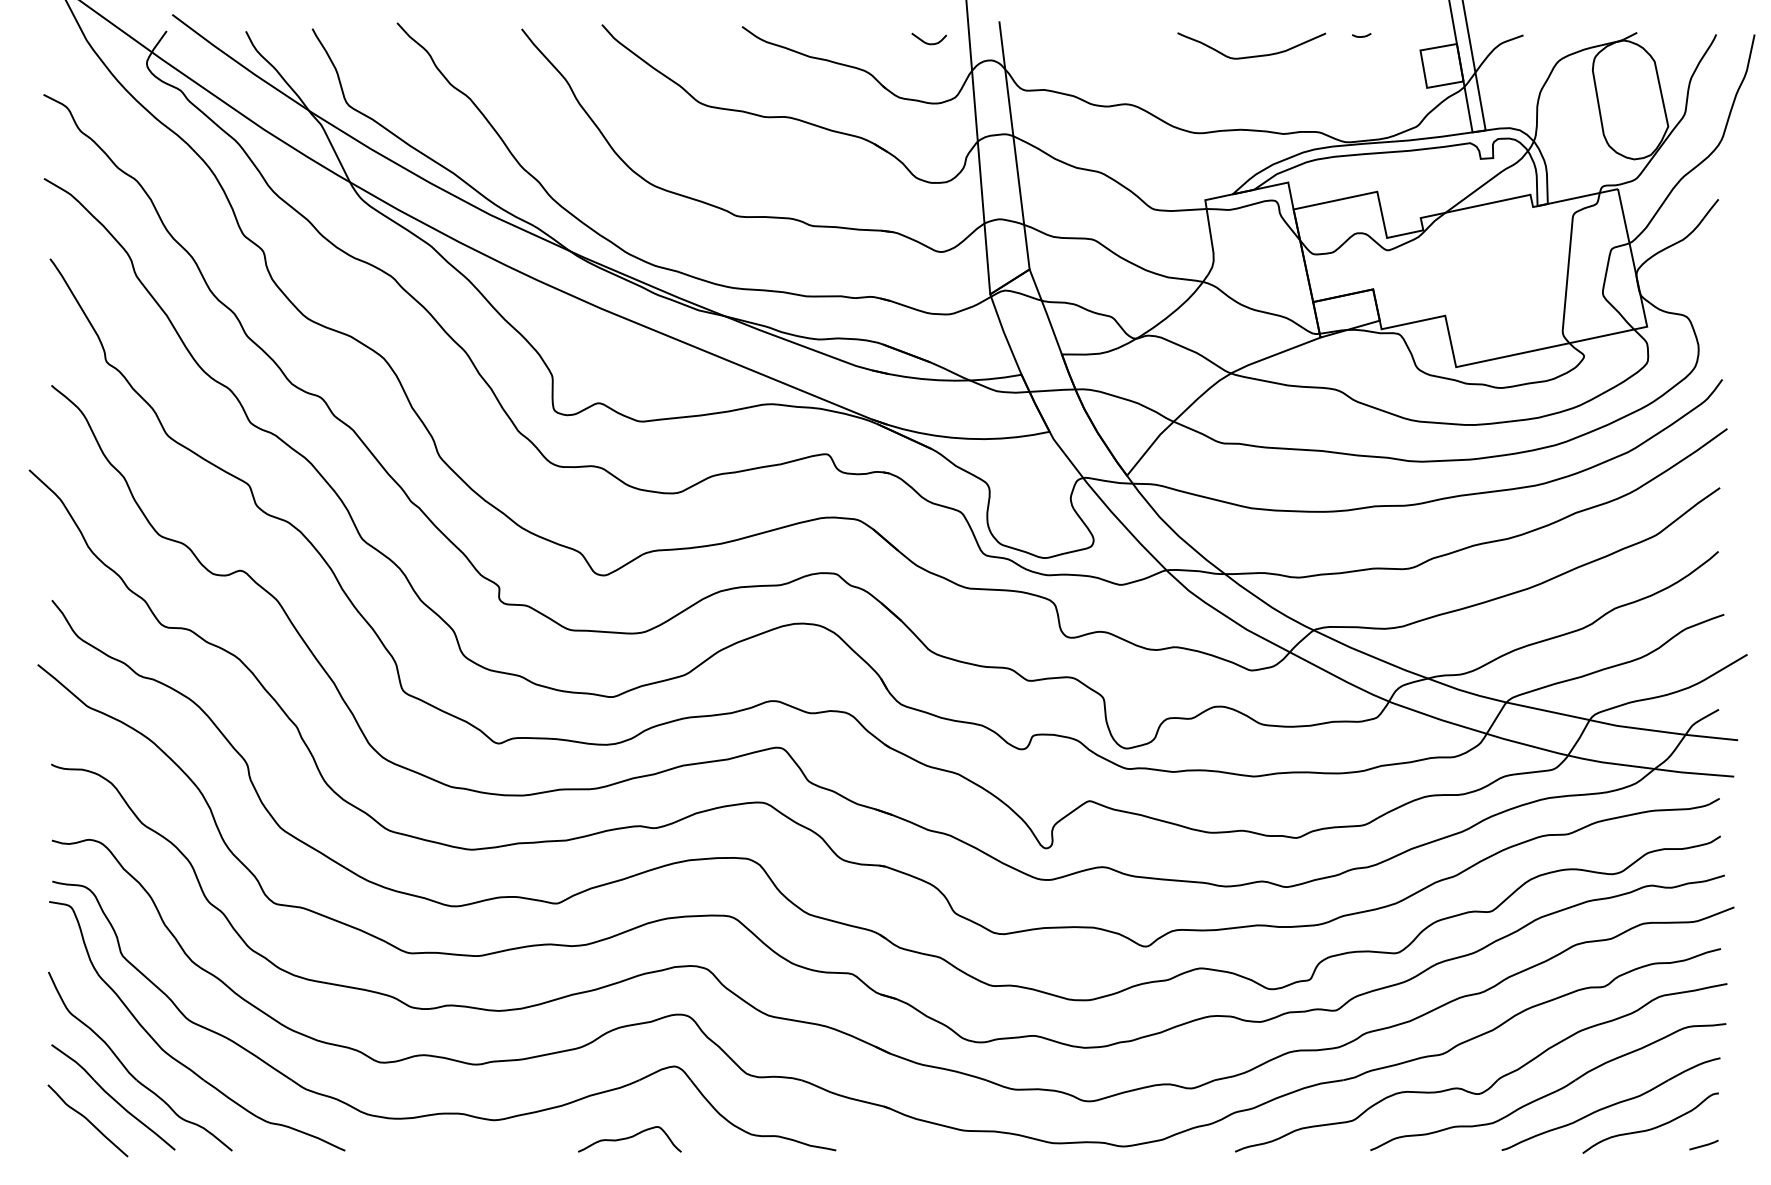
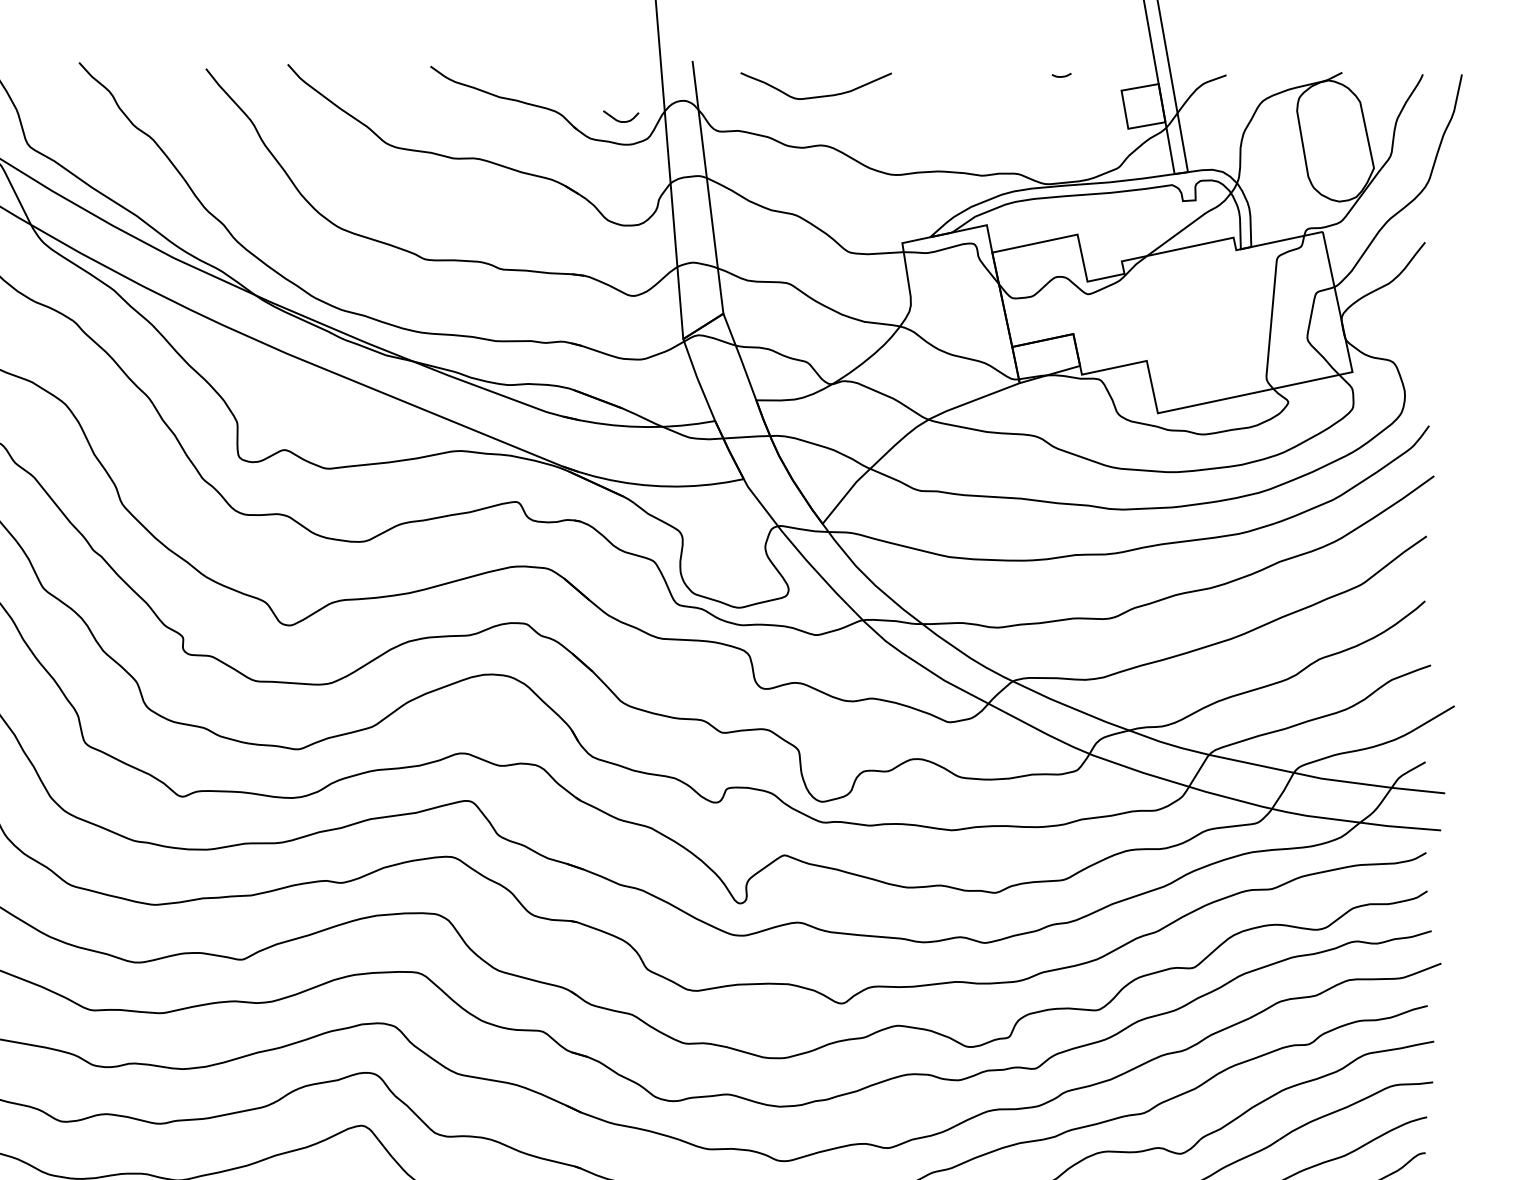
curve: (927, 42) -> (619, 120), moved
curve: (1253, 55) -> (818, 95), moved

